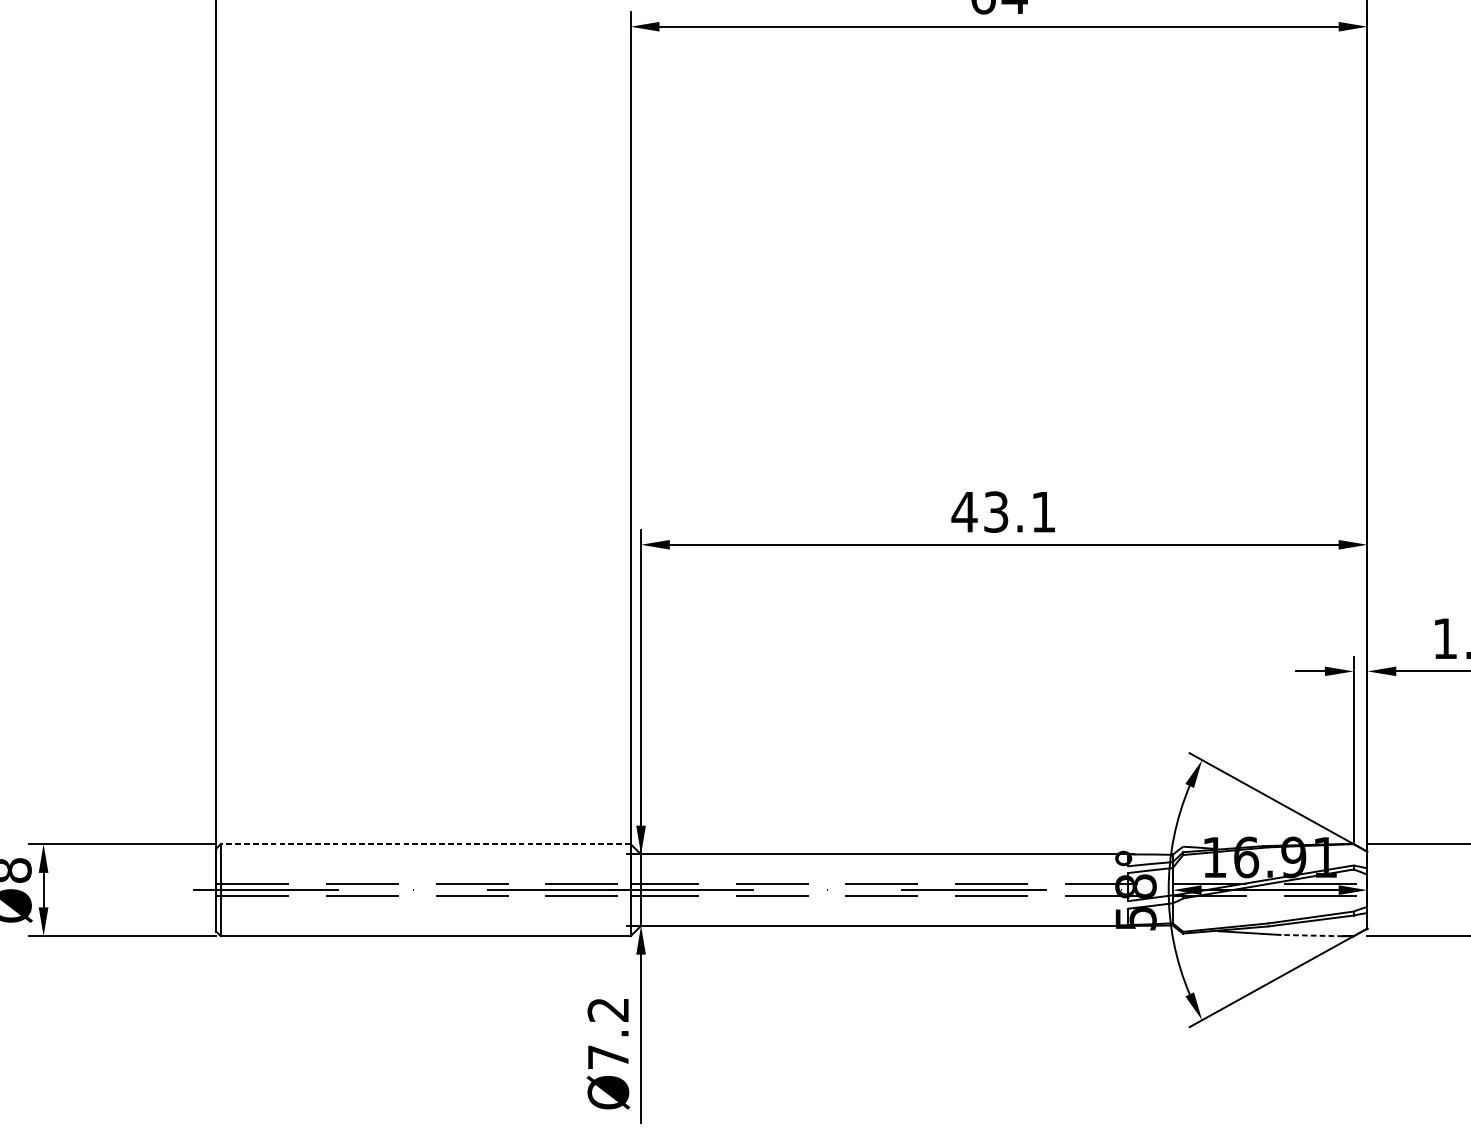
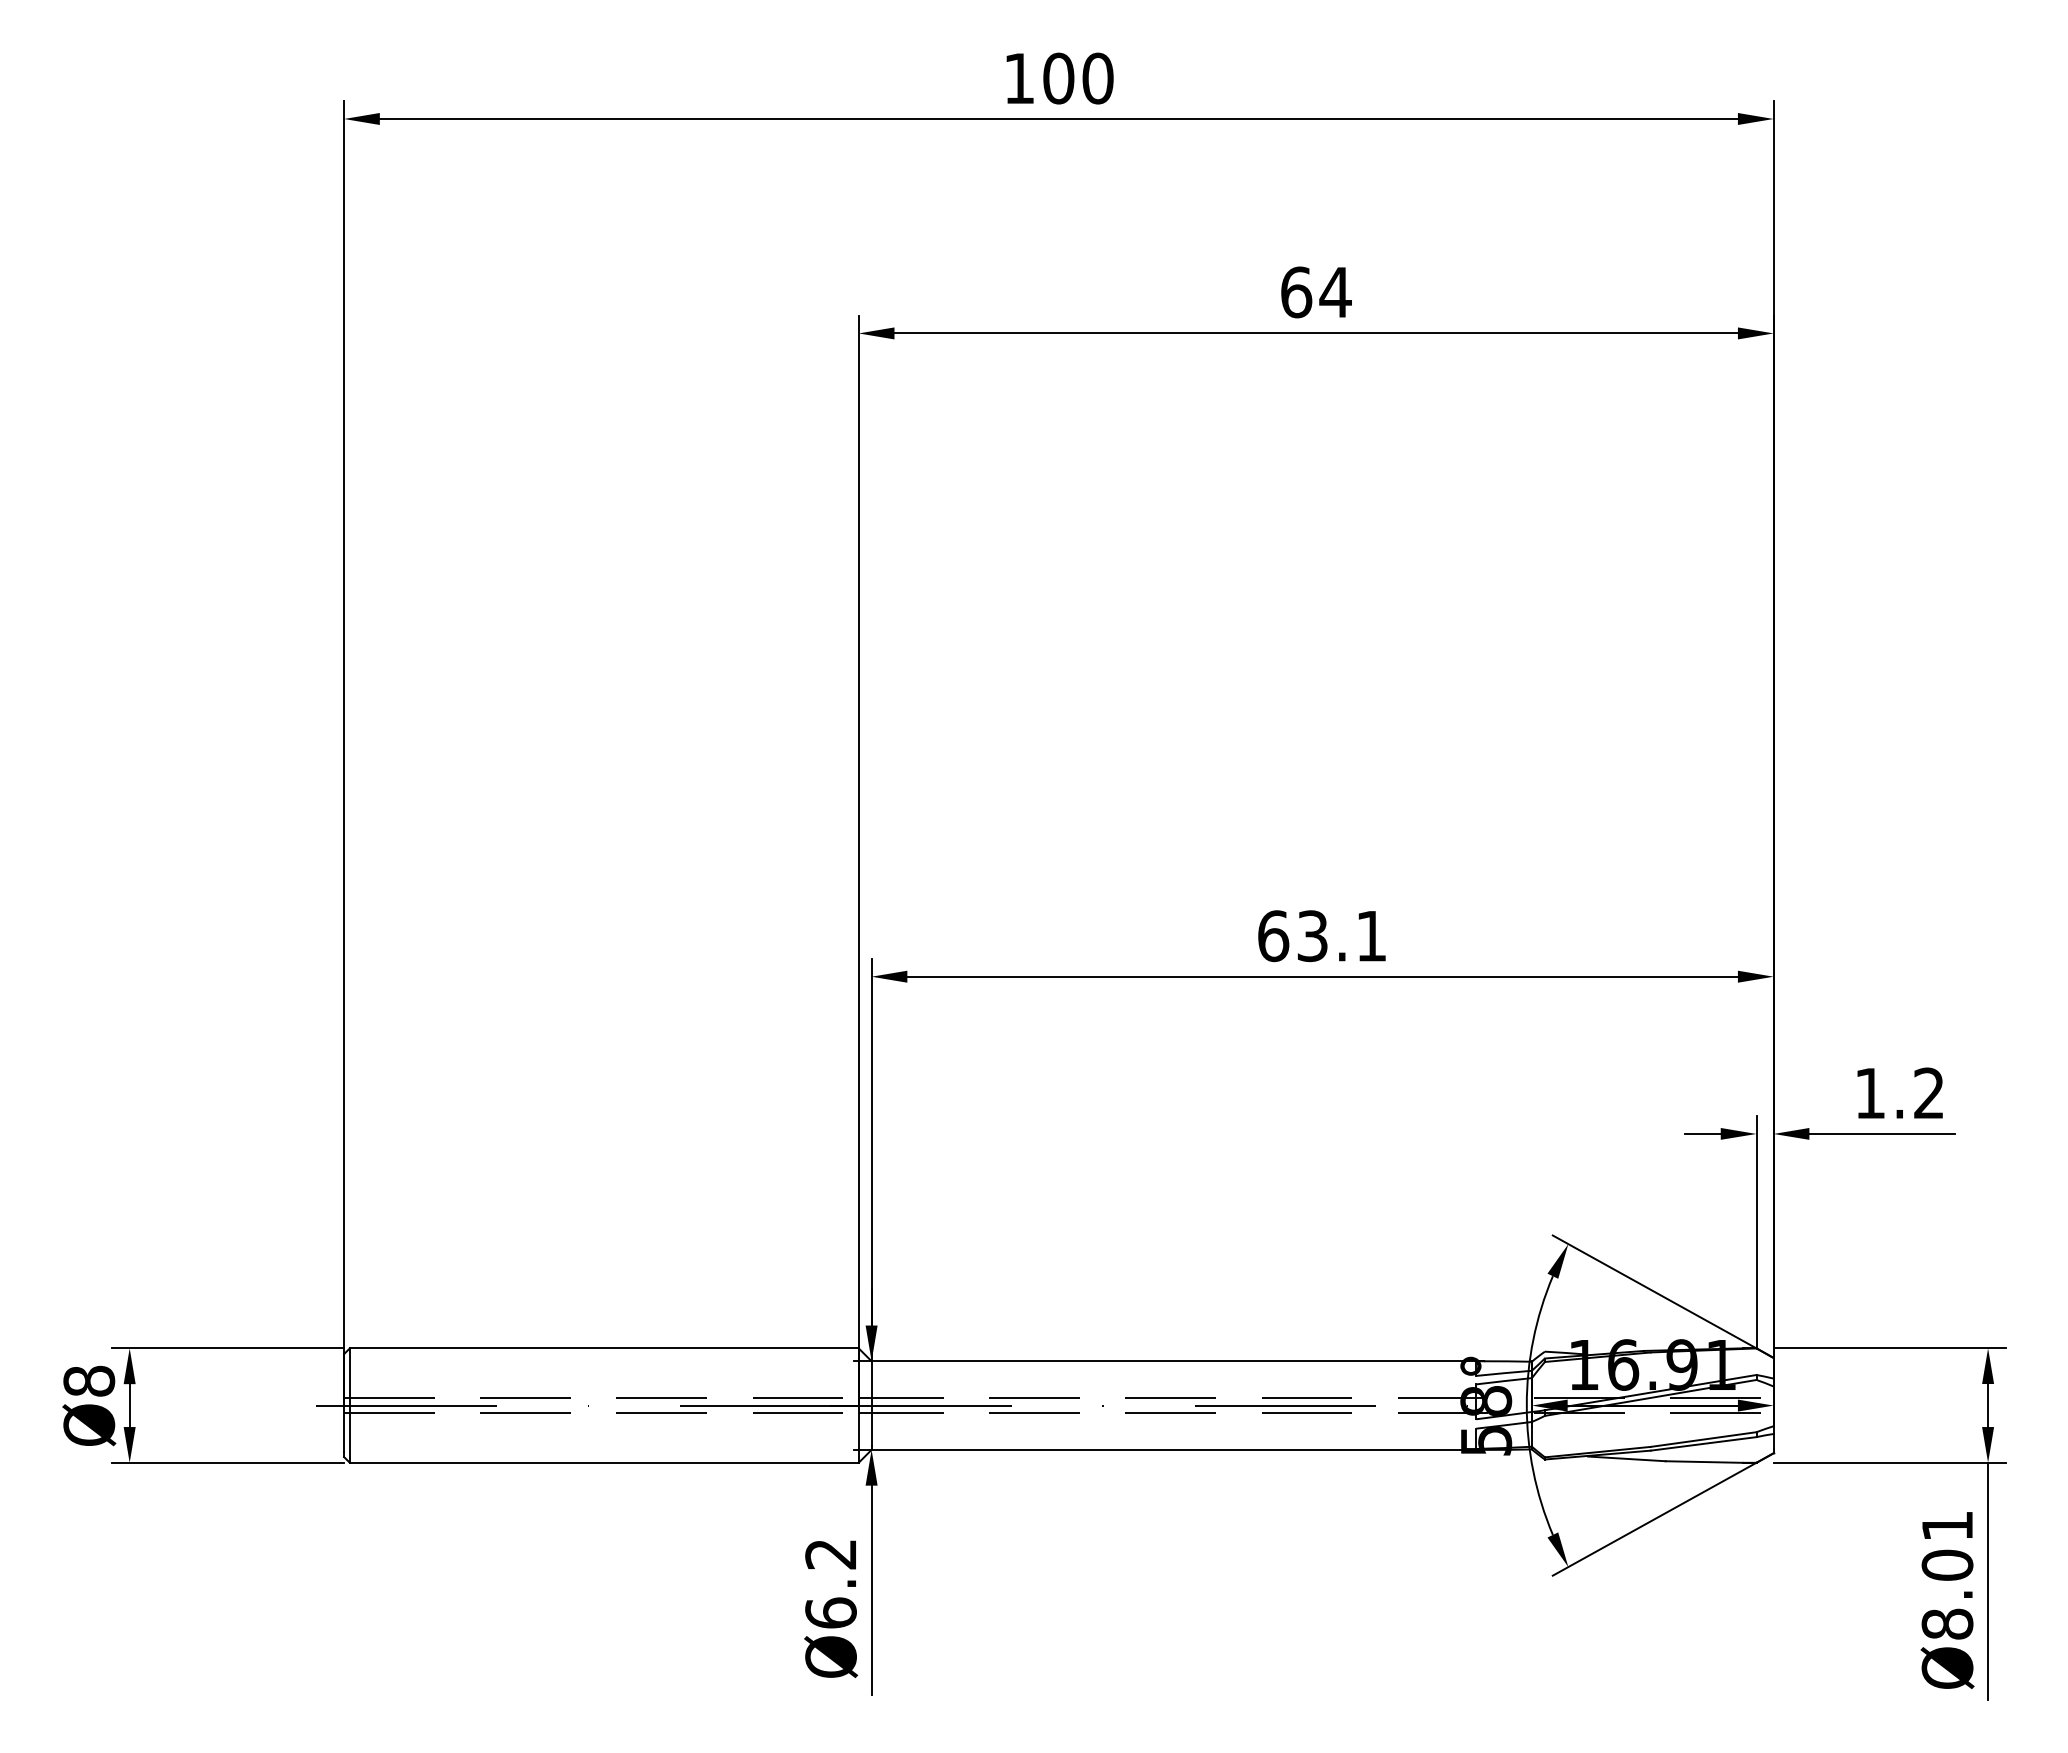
text: (964, 512) -> (1273, 936), 43.1 -> 63.1
line: (425, 844) -> (603, 1348), dashed -> solid
line: (1311, 935) -> (1704, 1462), dashed -> solid
text: (607, 1056) -> (830, 1612), Ø7.2 -> Ø6.2

